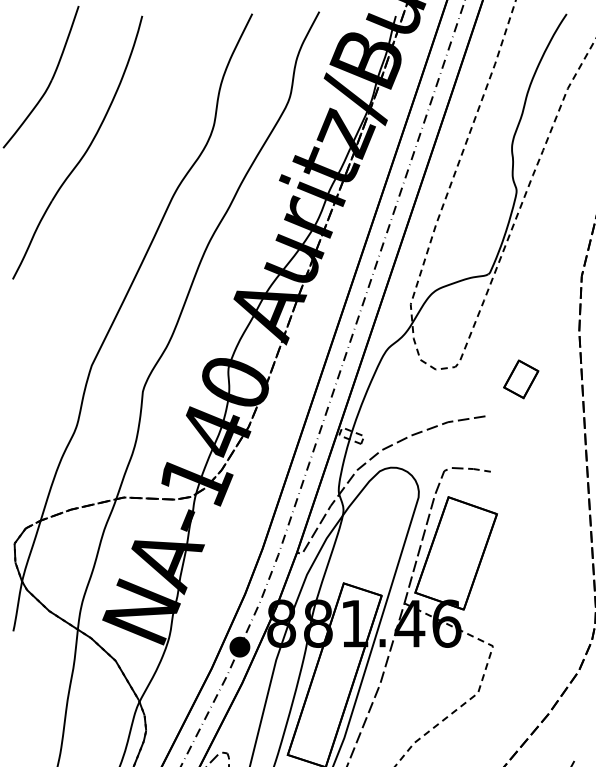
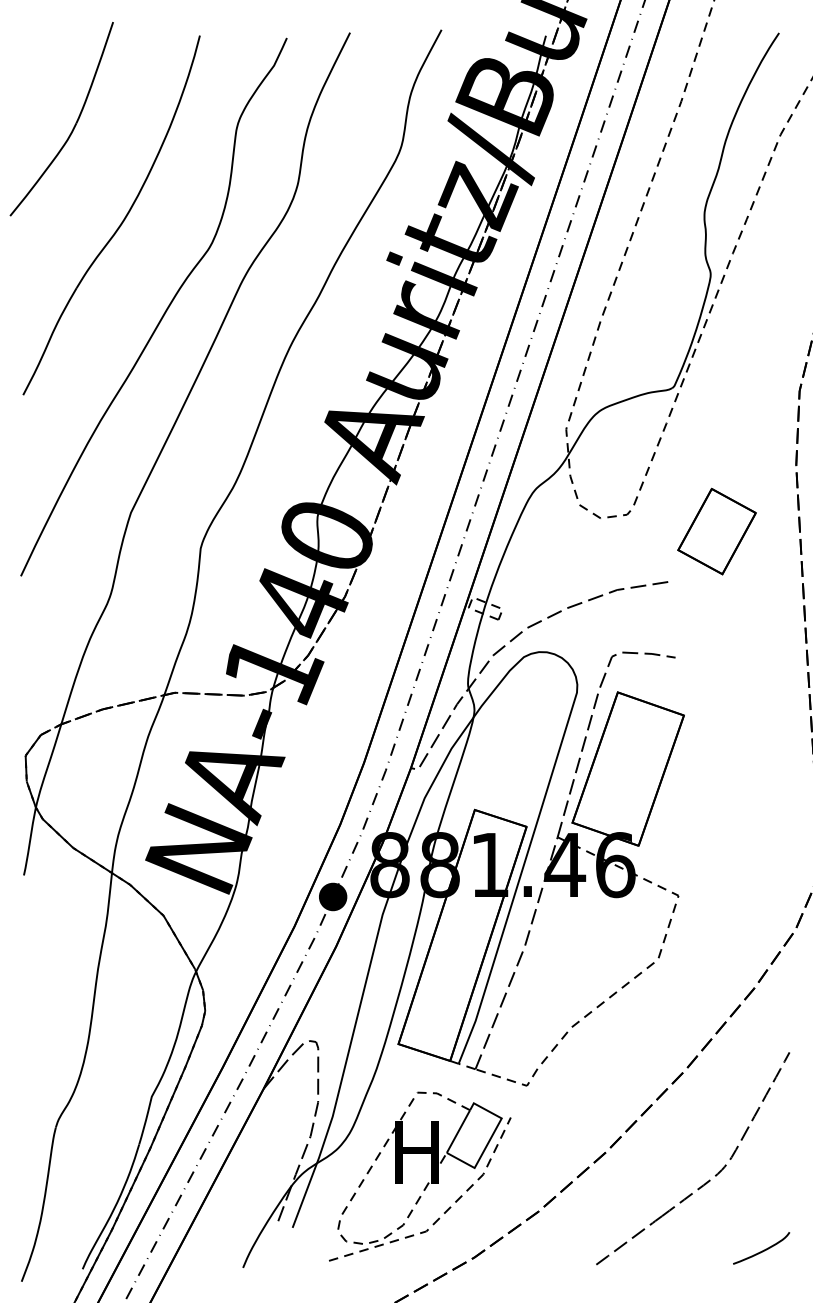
curve: (116, 218) -> (164, 311), added
part: (520, 379) -> (716, 531), size x1.67

